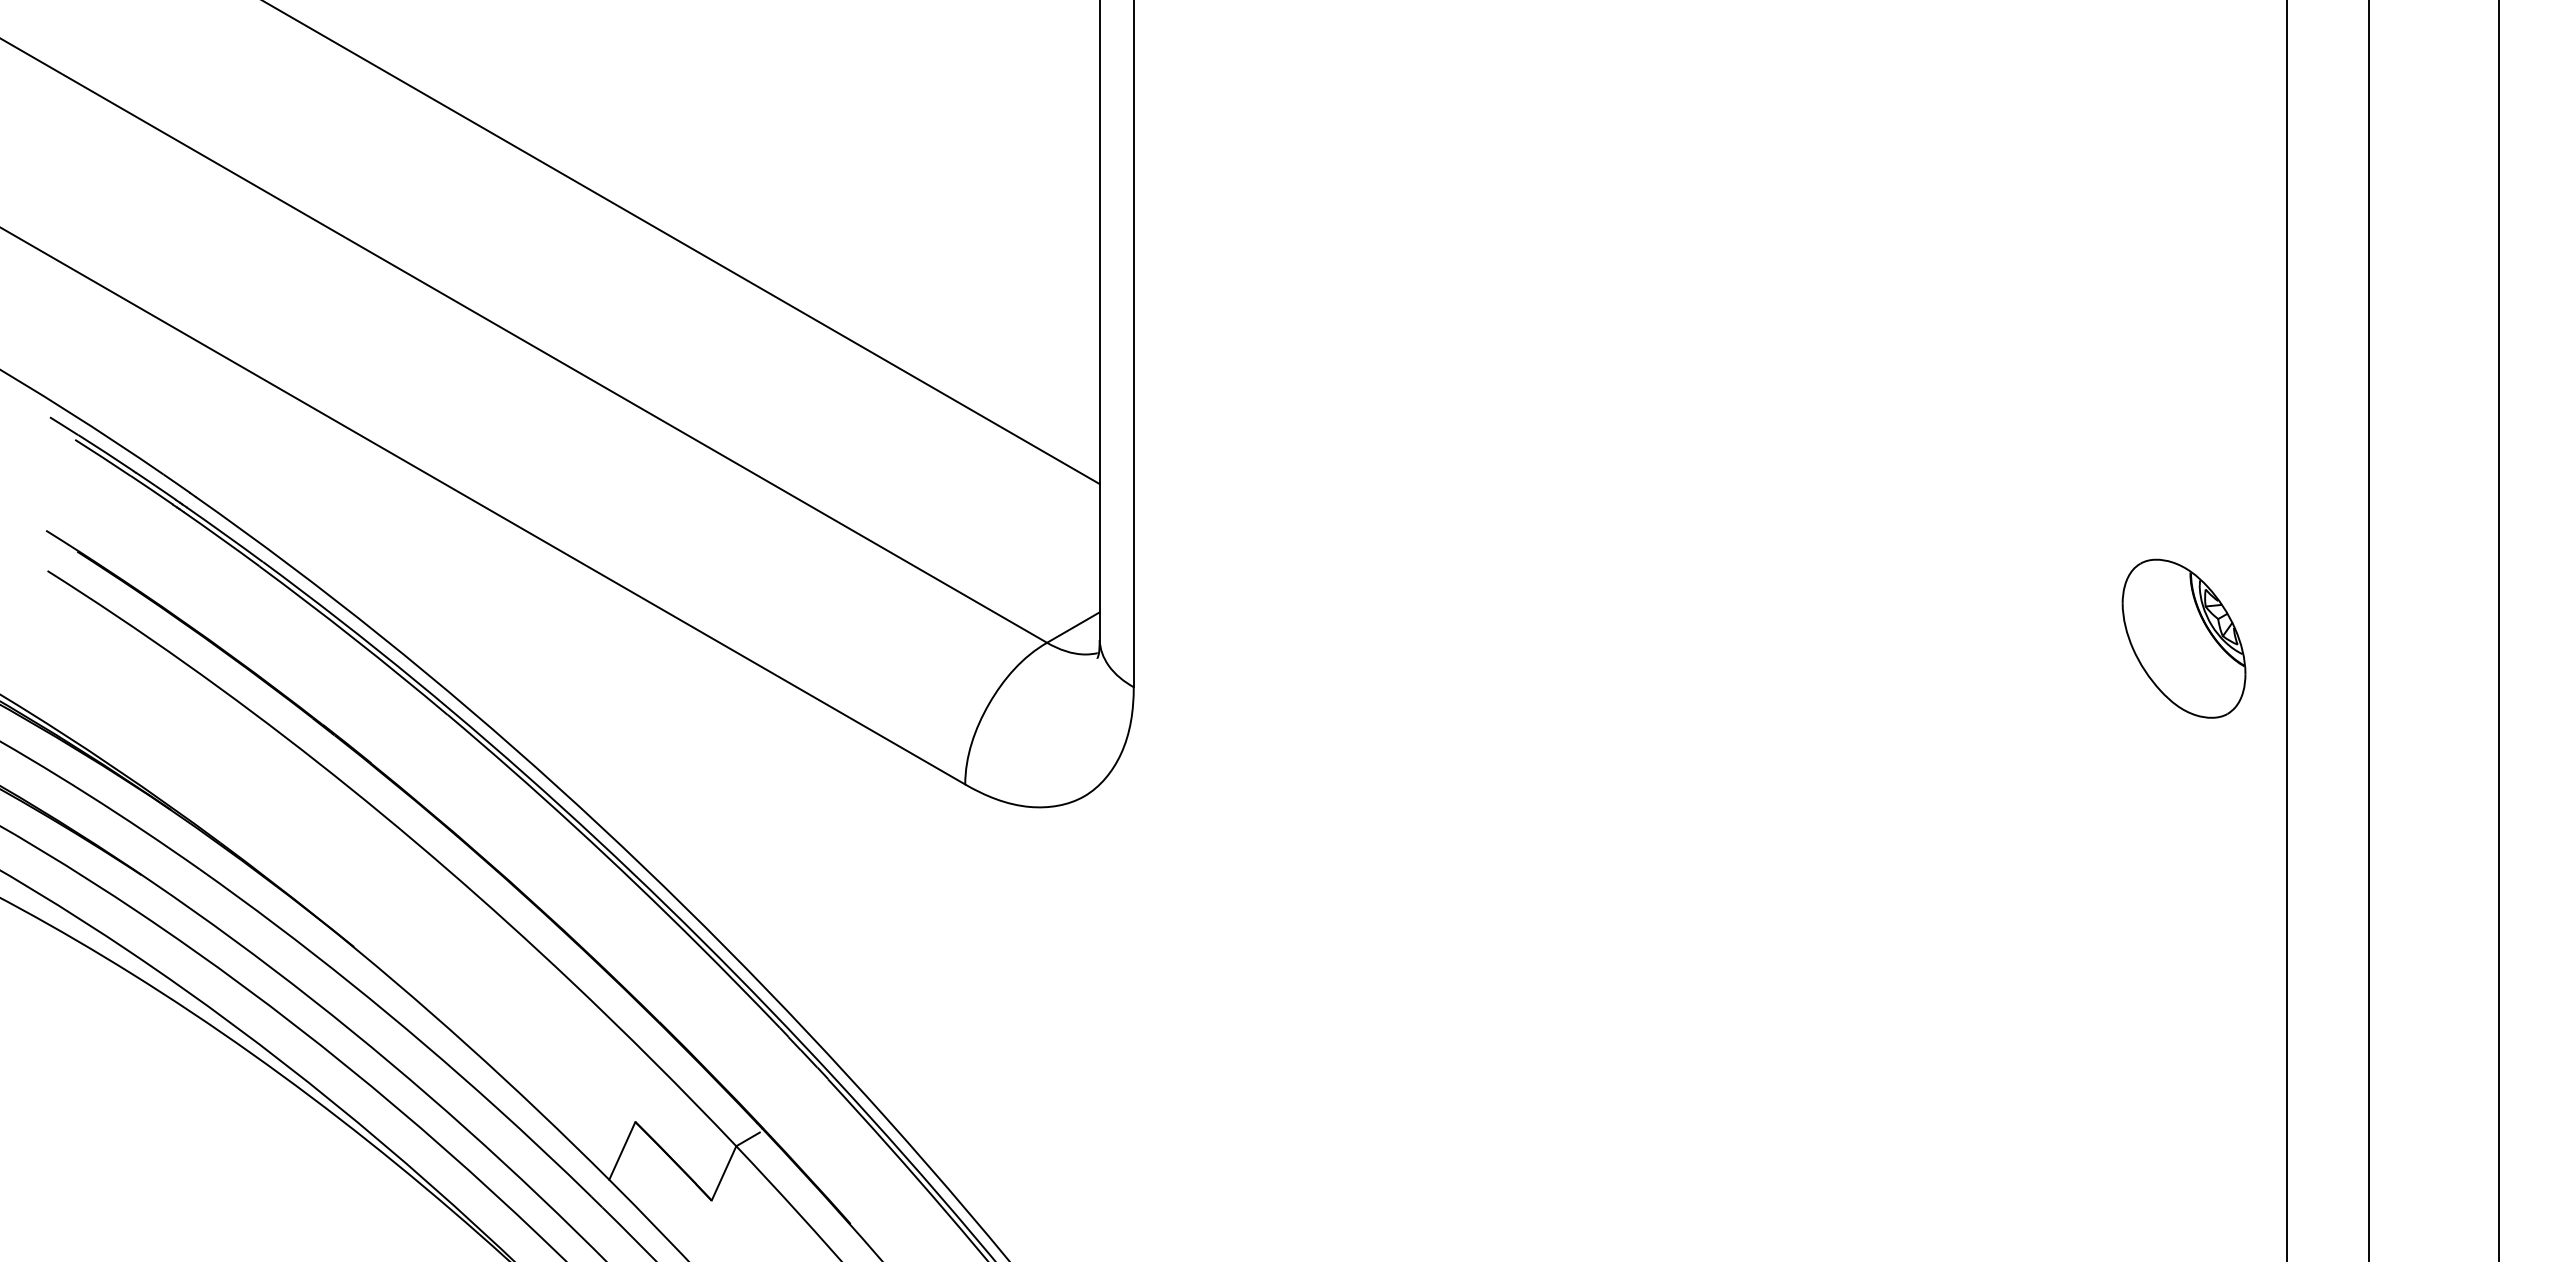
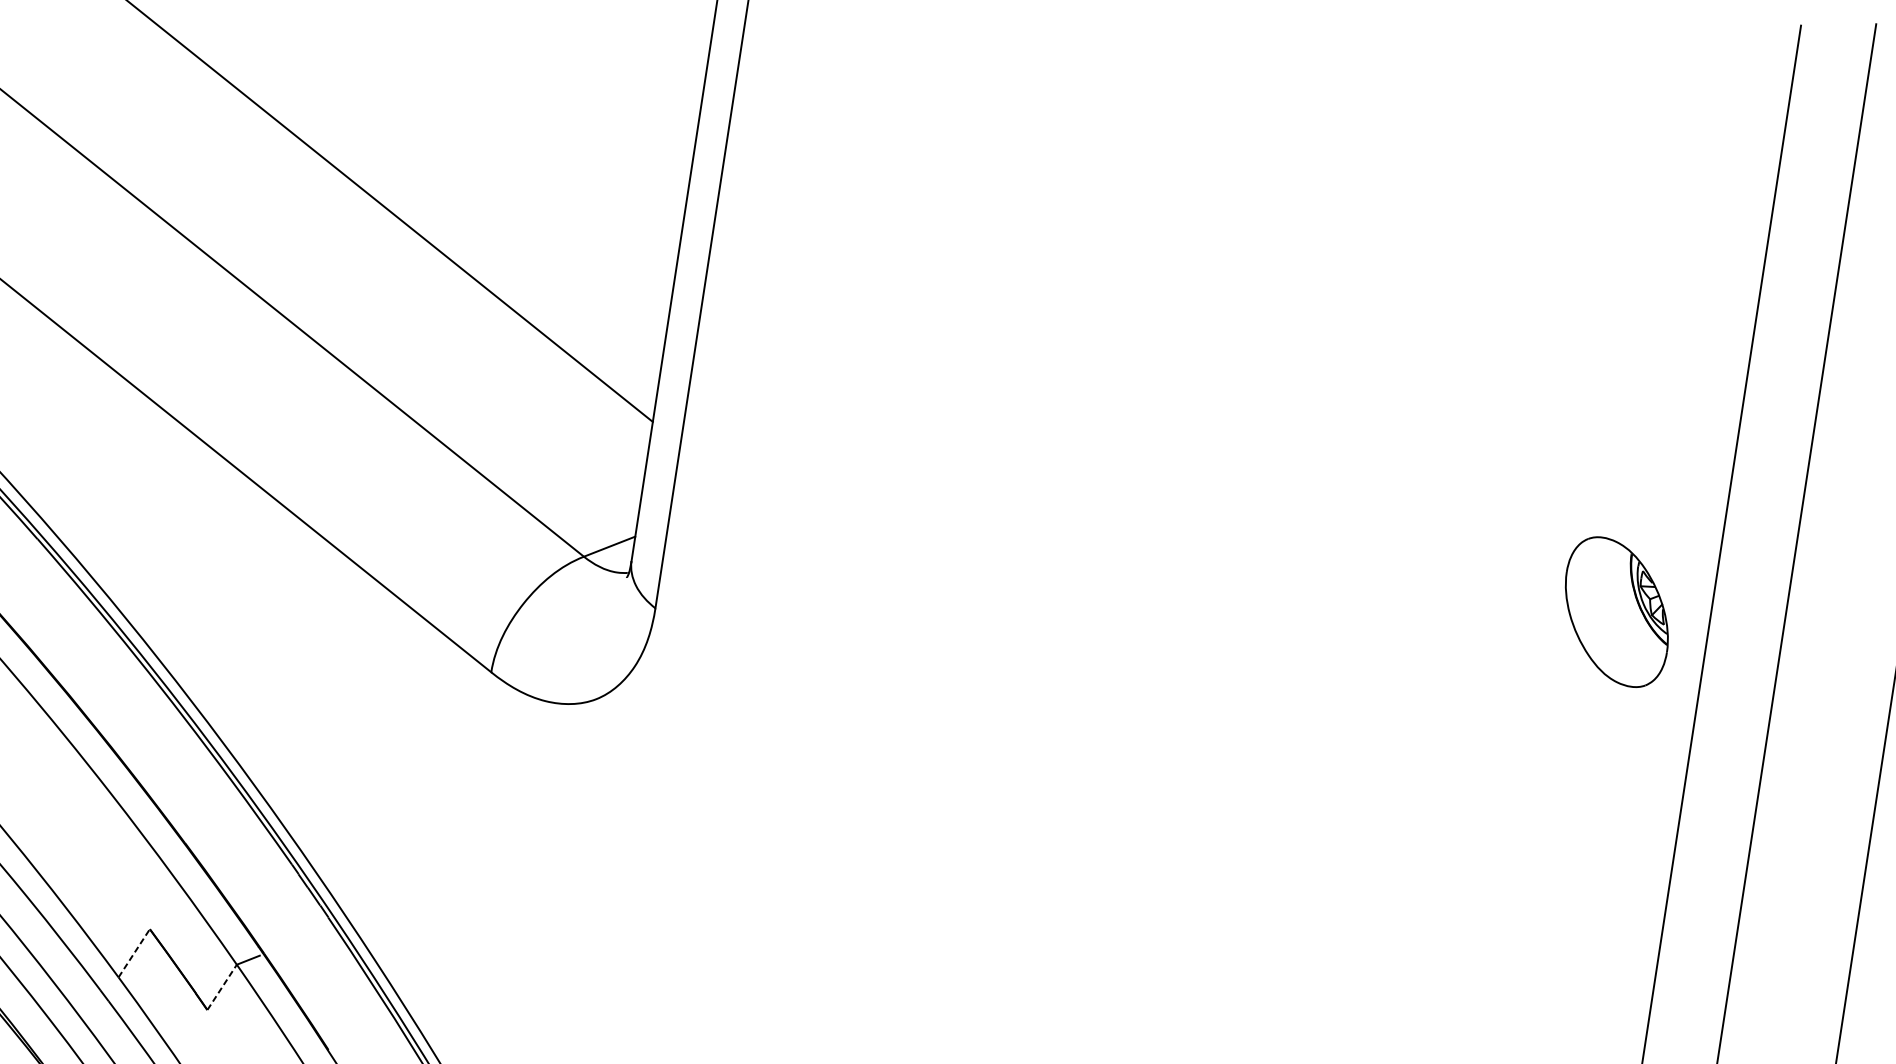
part: (2183, 638) -> (1616, 611), moved
line: (622, 1150) -> (134, 952), solid -> dashed
line: (724, 1173) -> (222, 987), solid -> dashed

